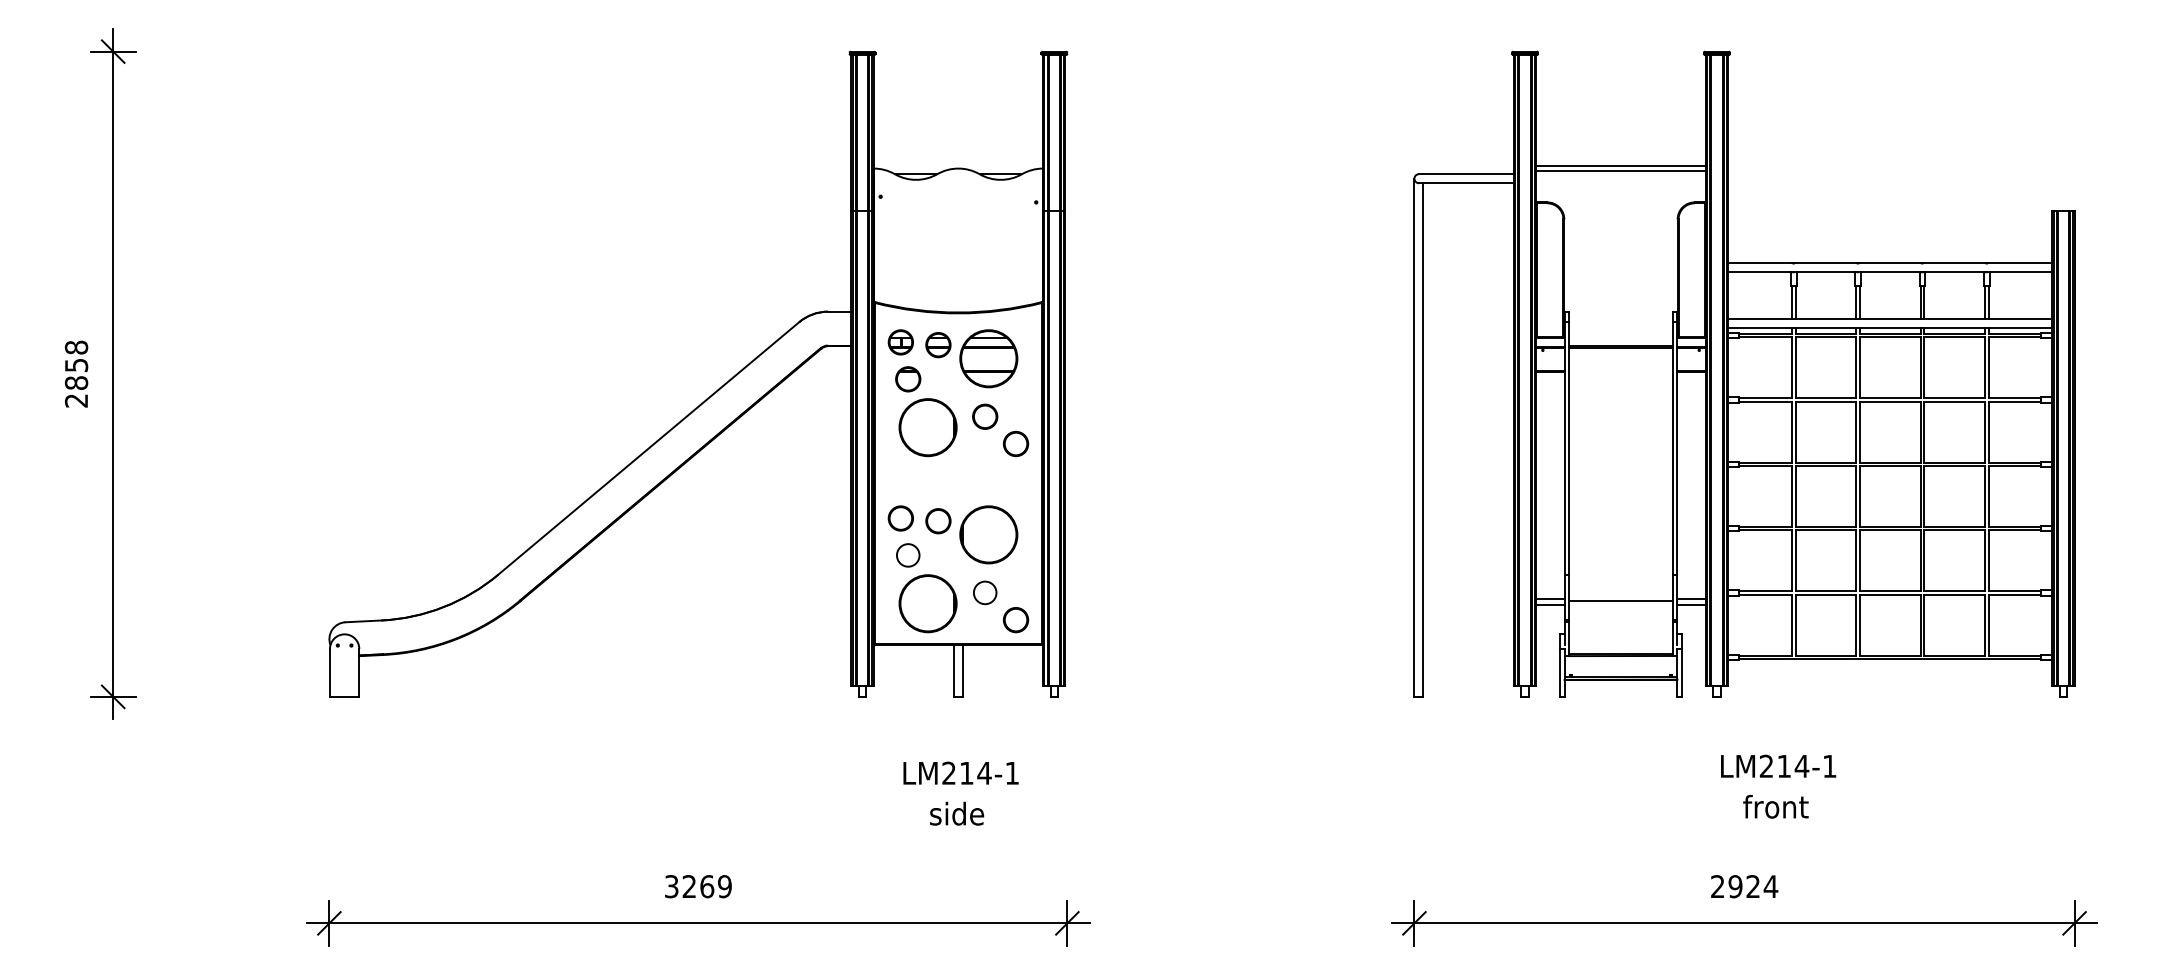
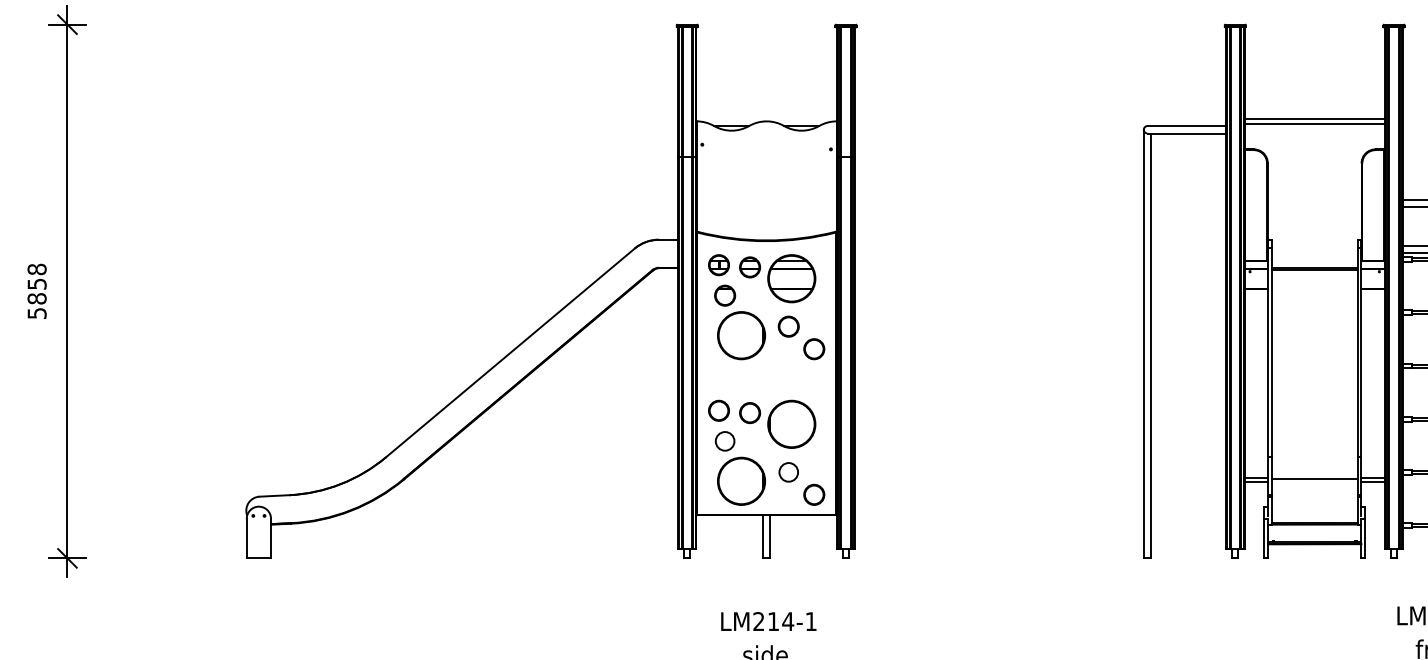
text: (76, 400) -> (37, 313), 2858 -> 5858

